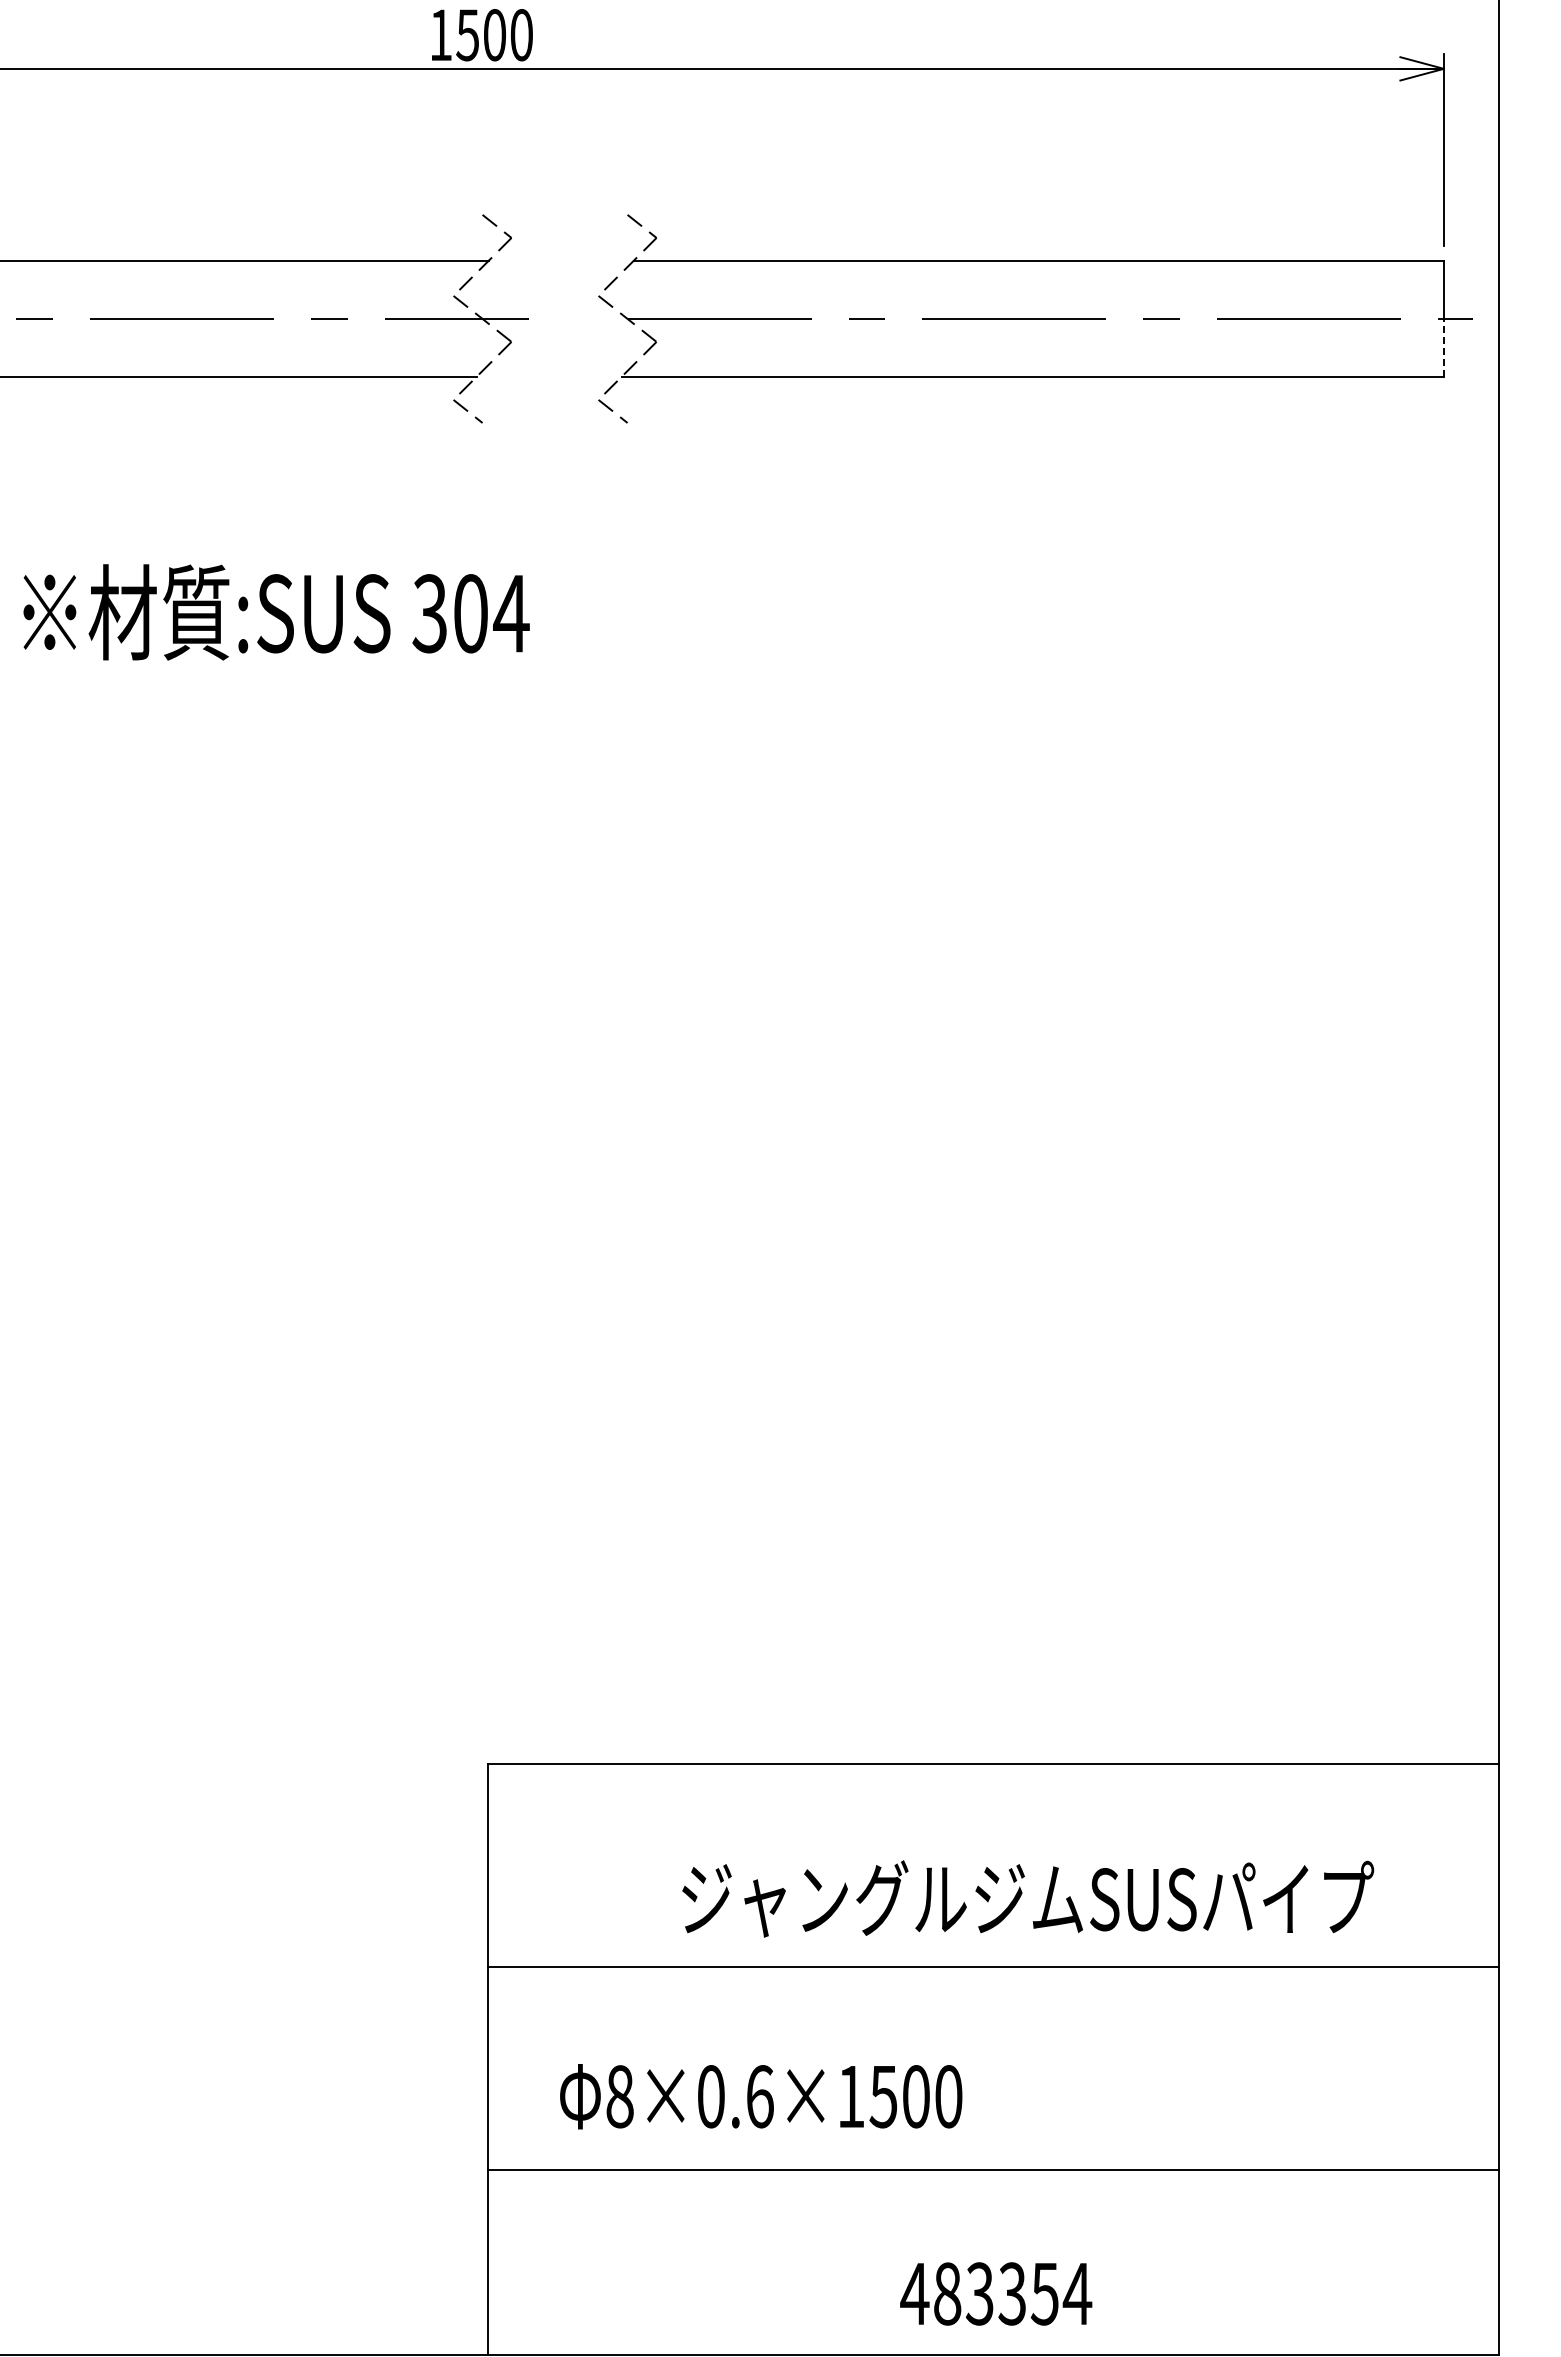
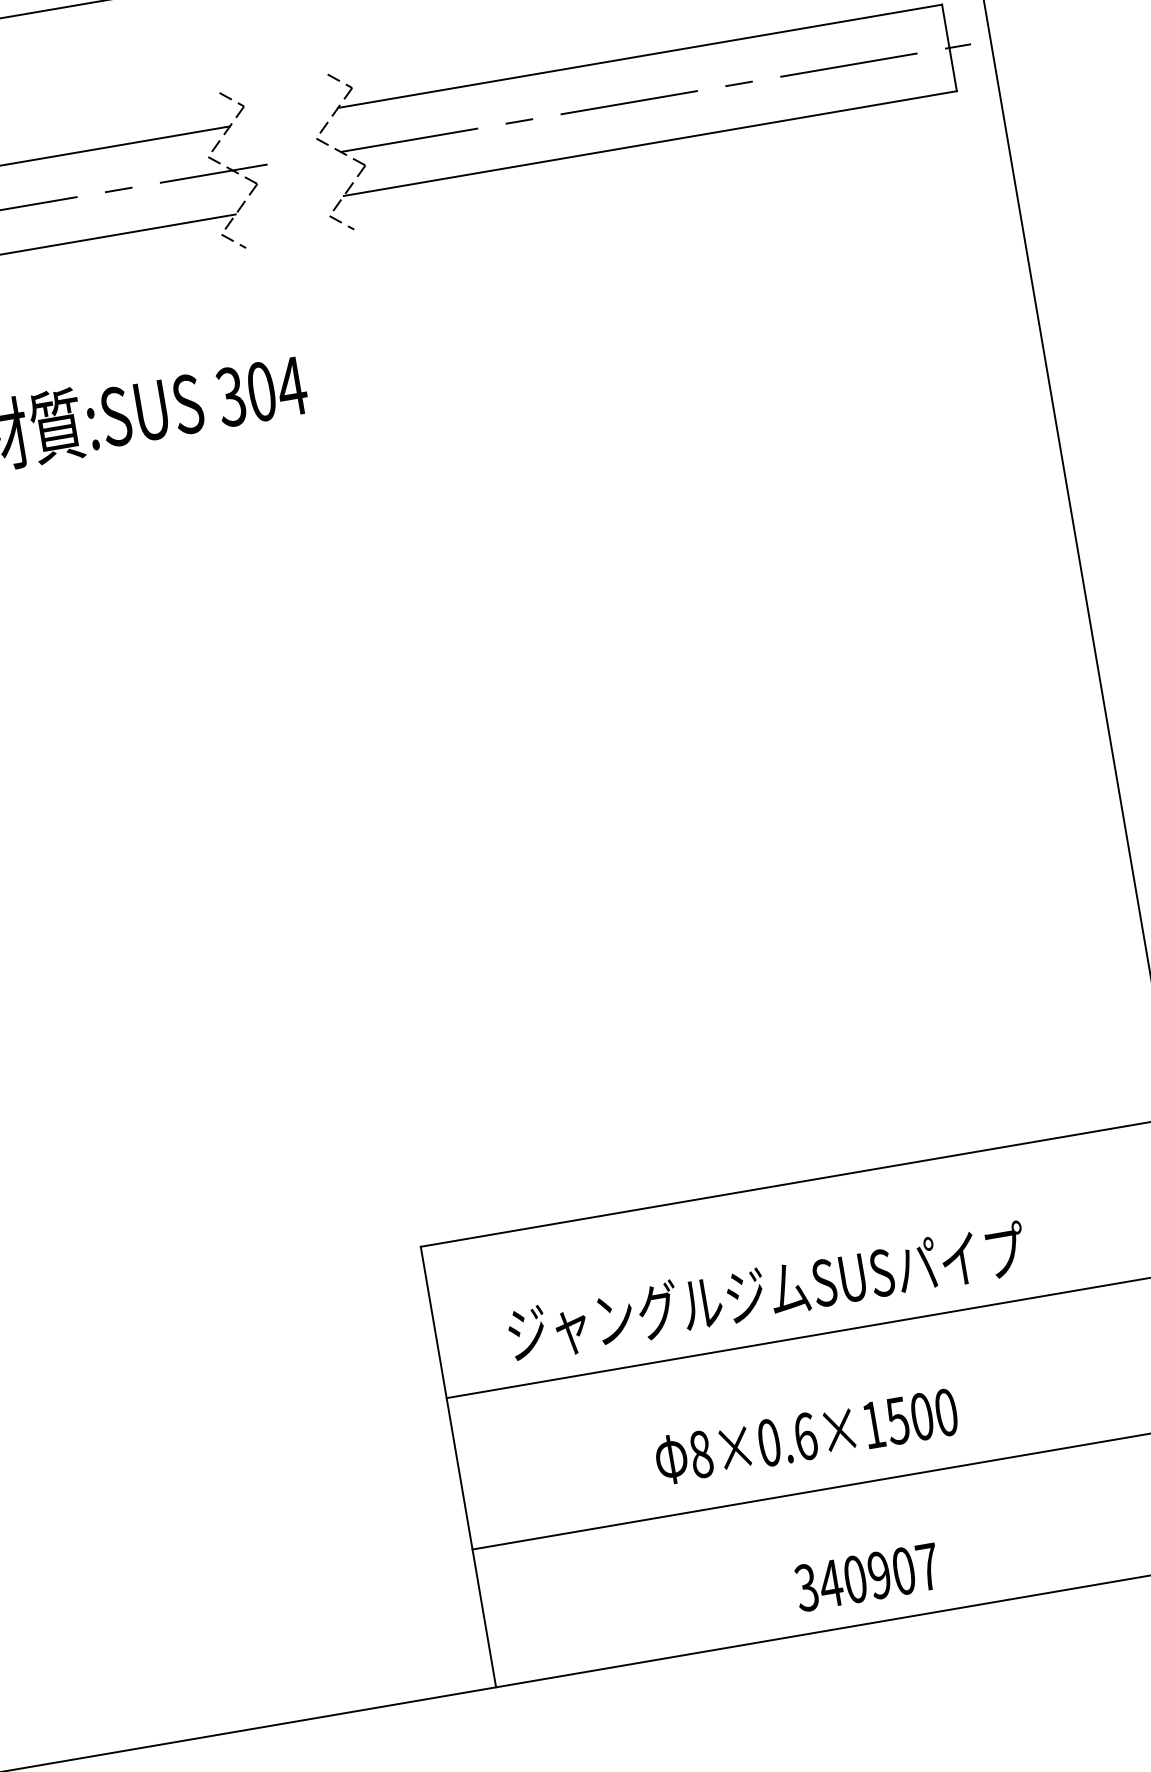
line: (1443, 347) -> (952, 69), dashed -> solid
text: (1028, 1898) -> (767, 1291), moved
text: (761, 2096) -> (806, 1436), moved
text: (996, 2293) -> (867, 1577), 483354 -> 340907

